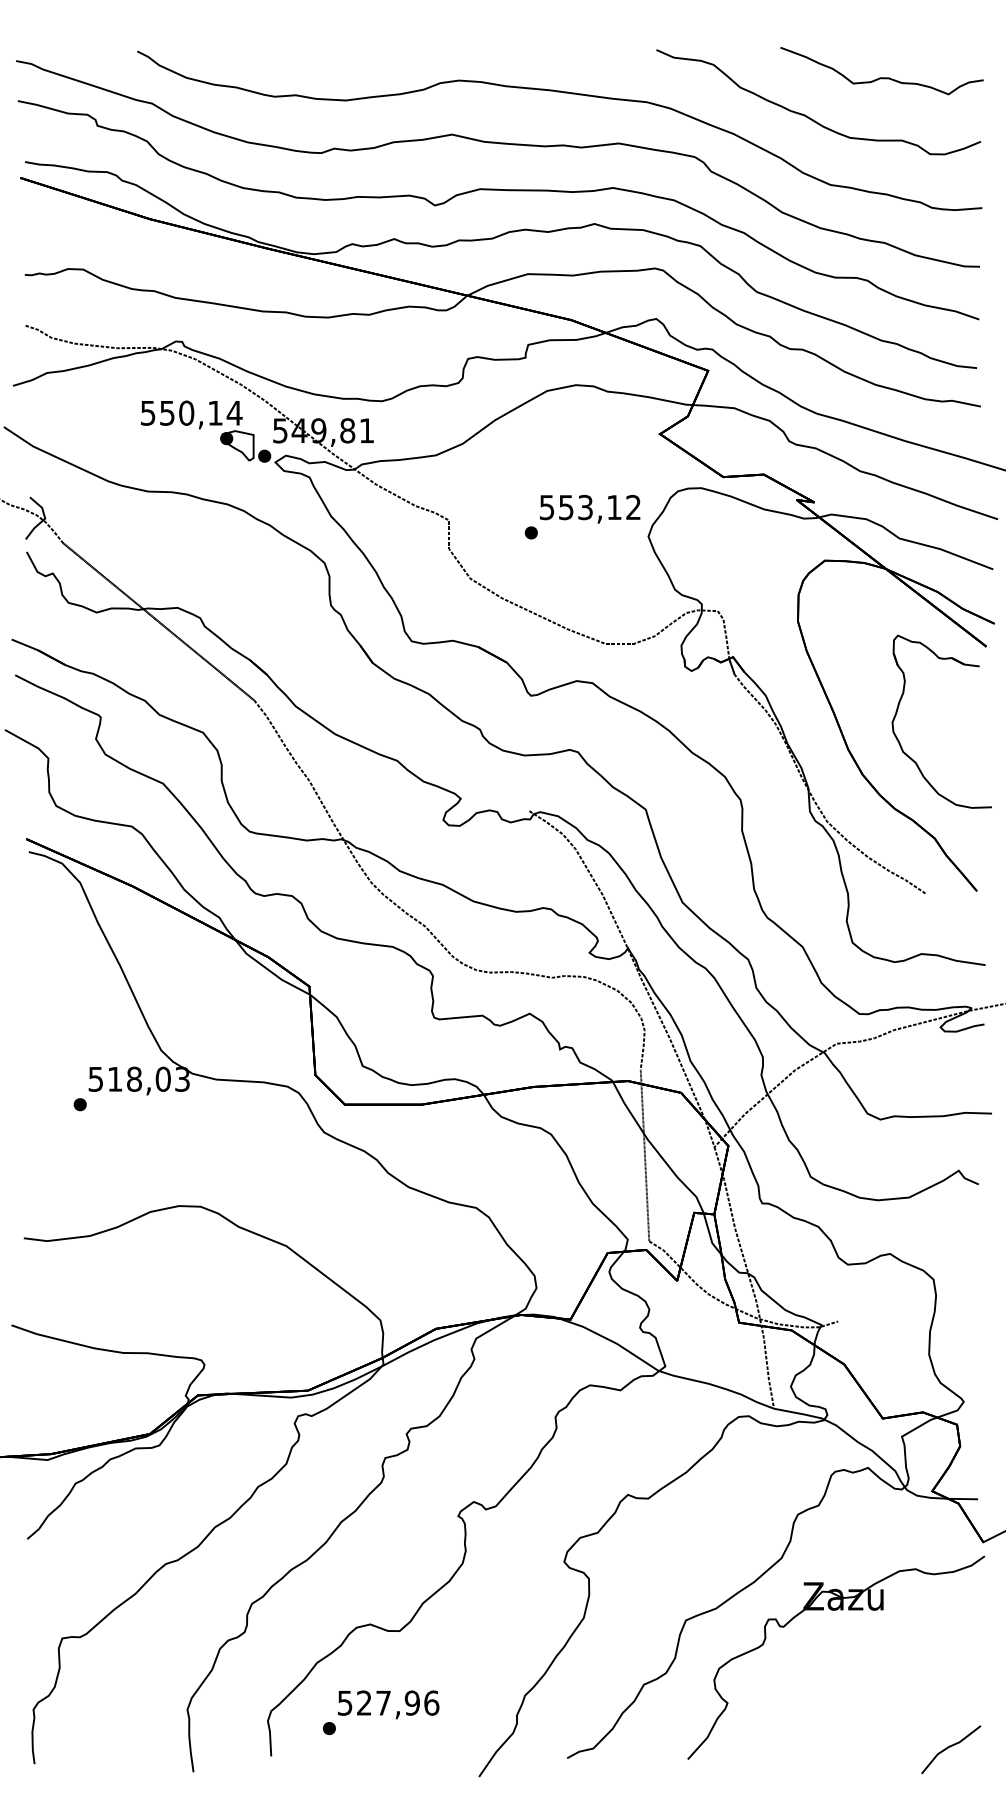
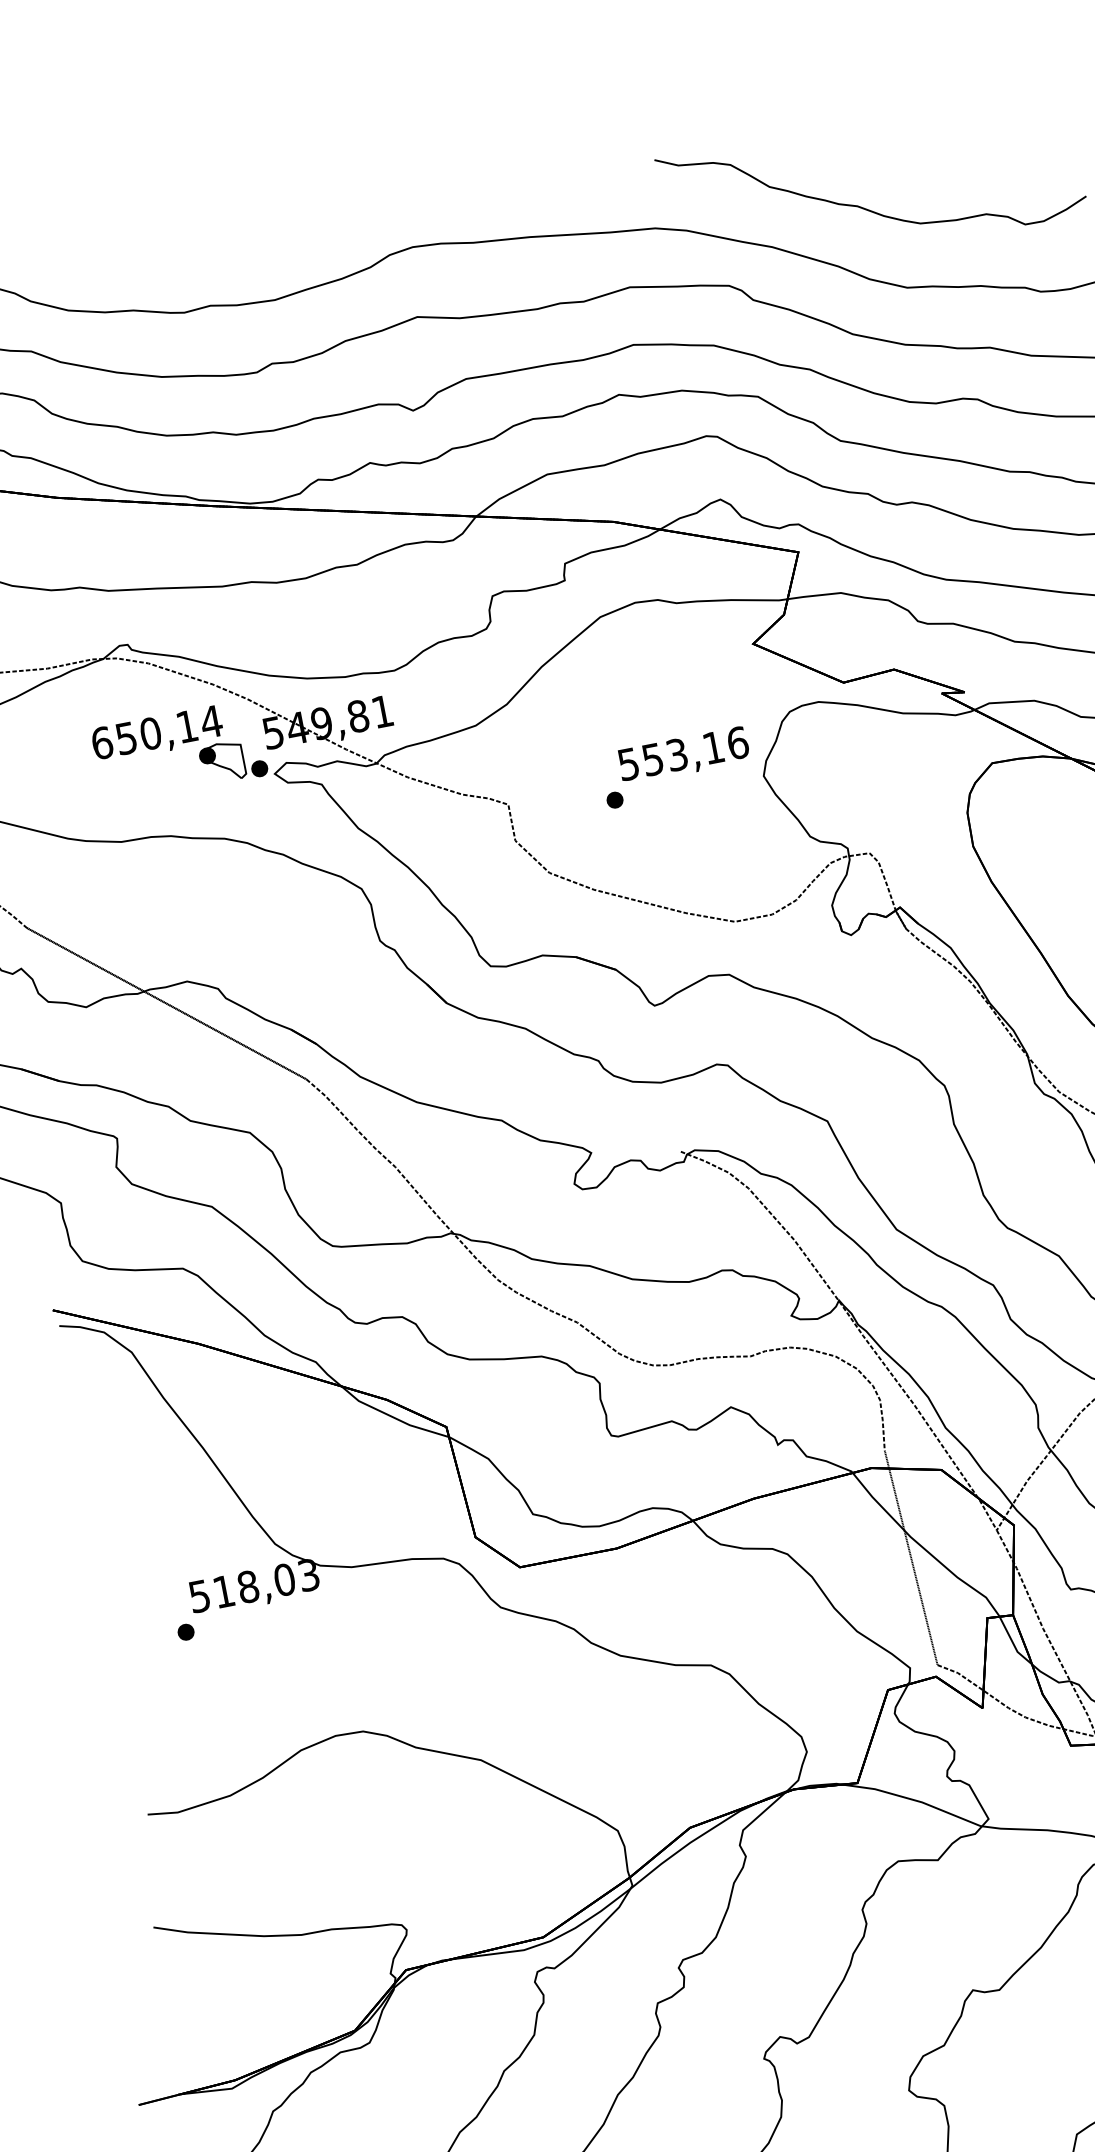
part: (881, 71) -> (943, 132), removed
text: (147, 412) -> (101, 742), 550,14 -> 650,14
text: (633, 507) -> (737, 743), 553,12 -> 553,16

